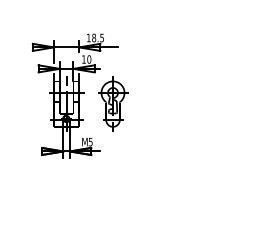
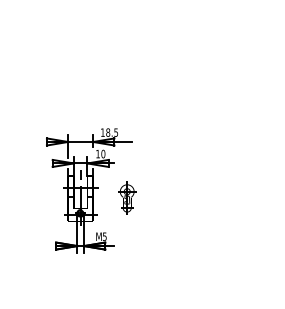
part: (113, 102) -> (127, 197), size x0.6

